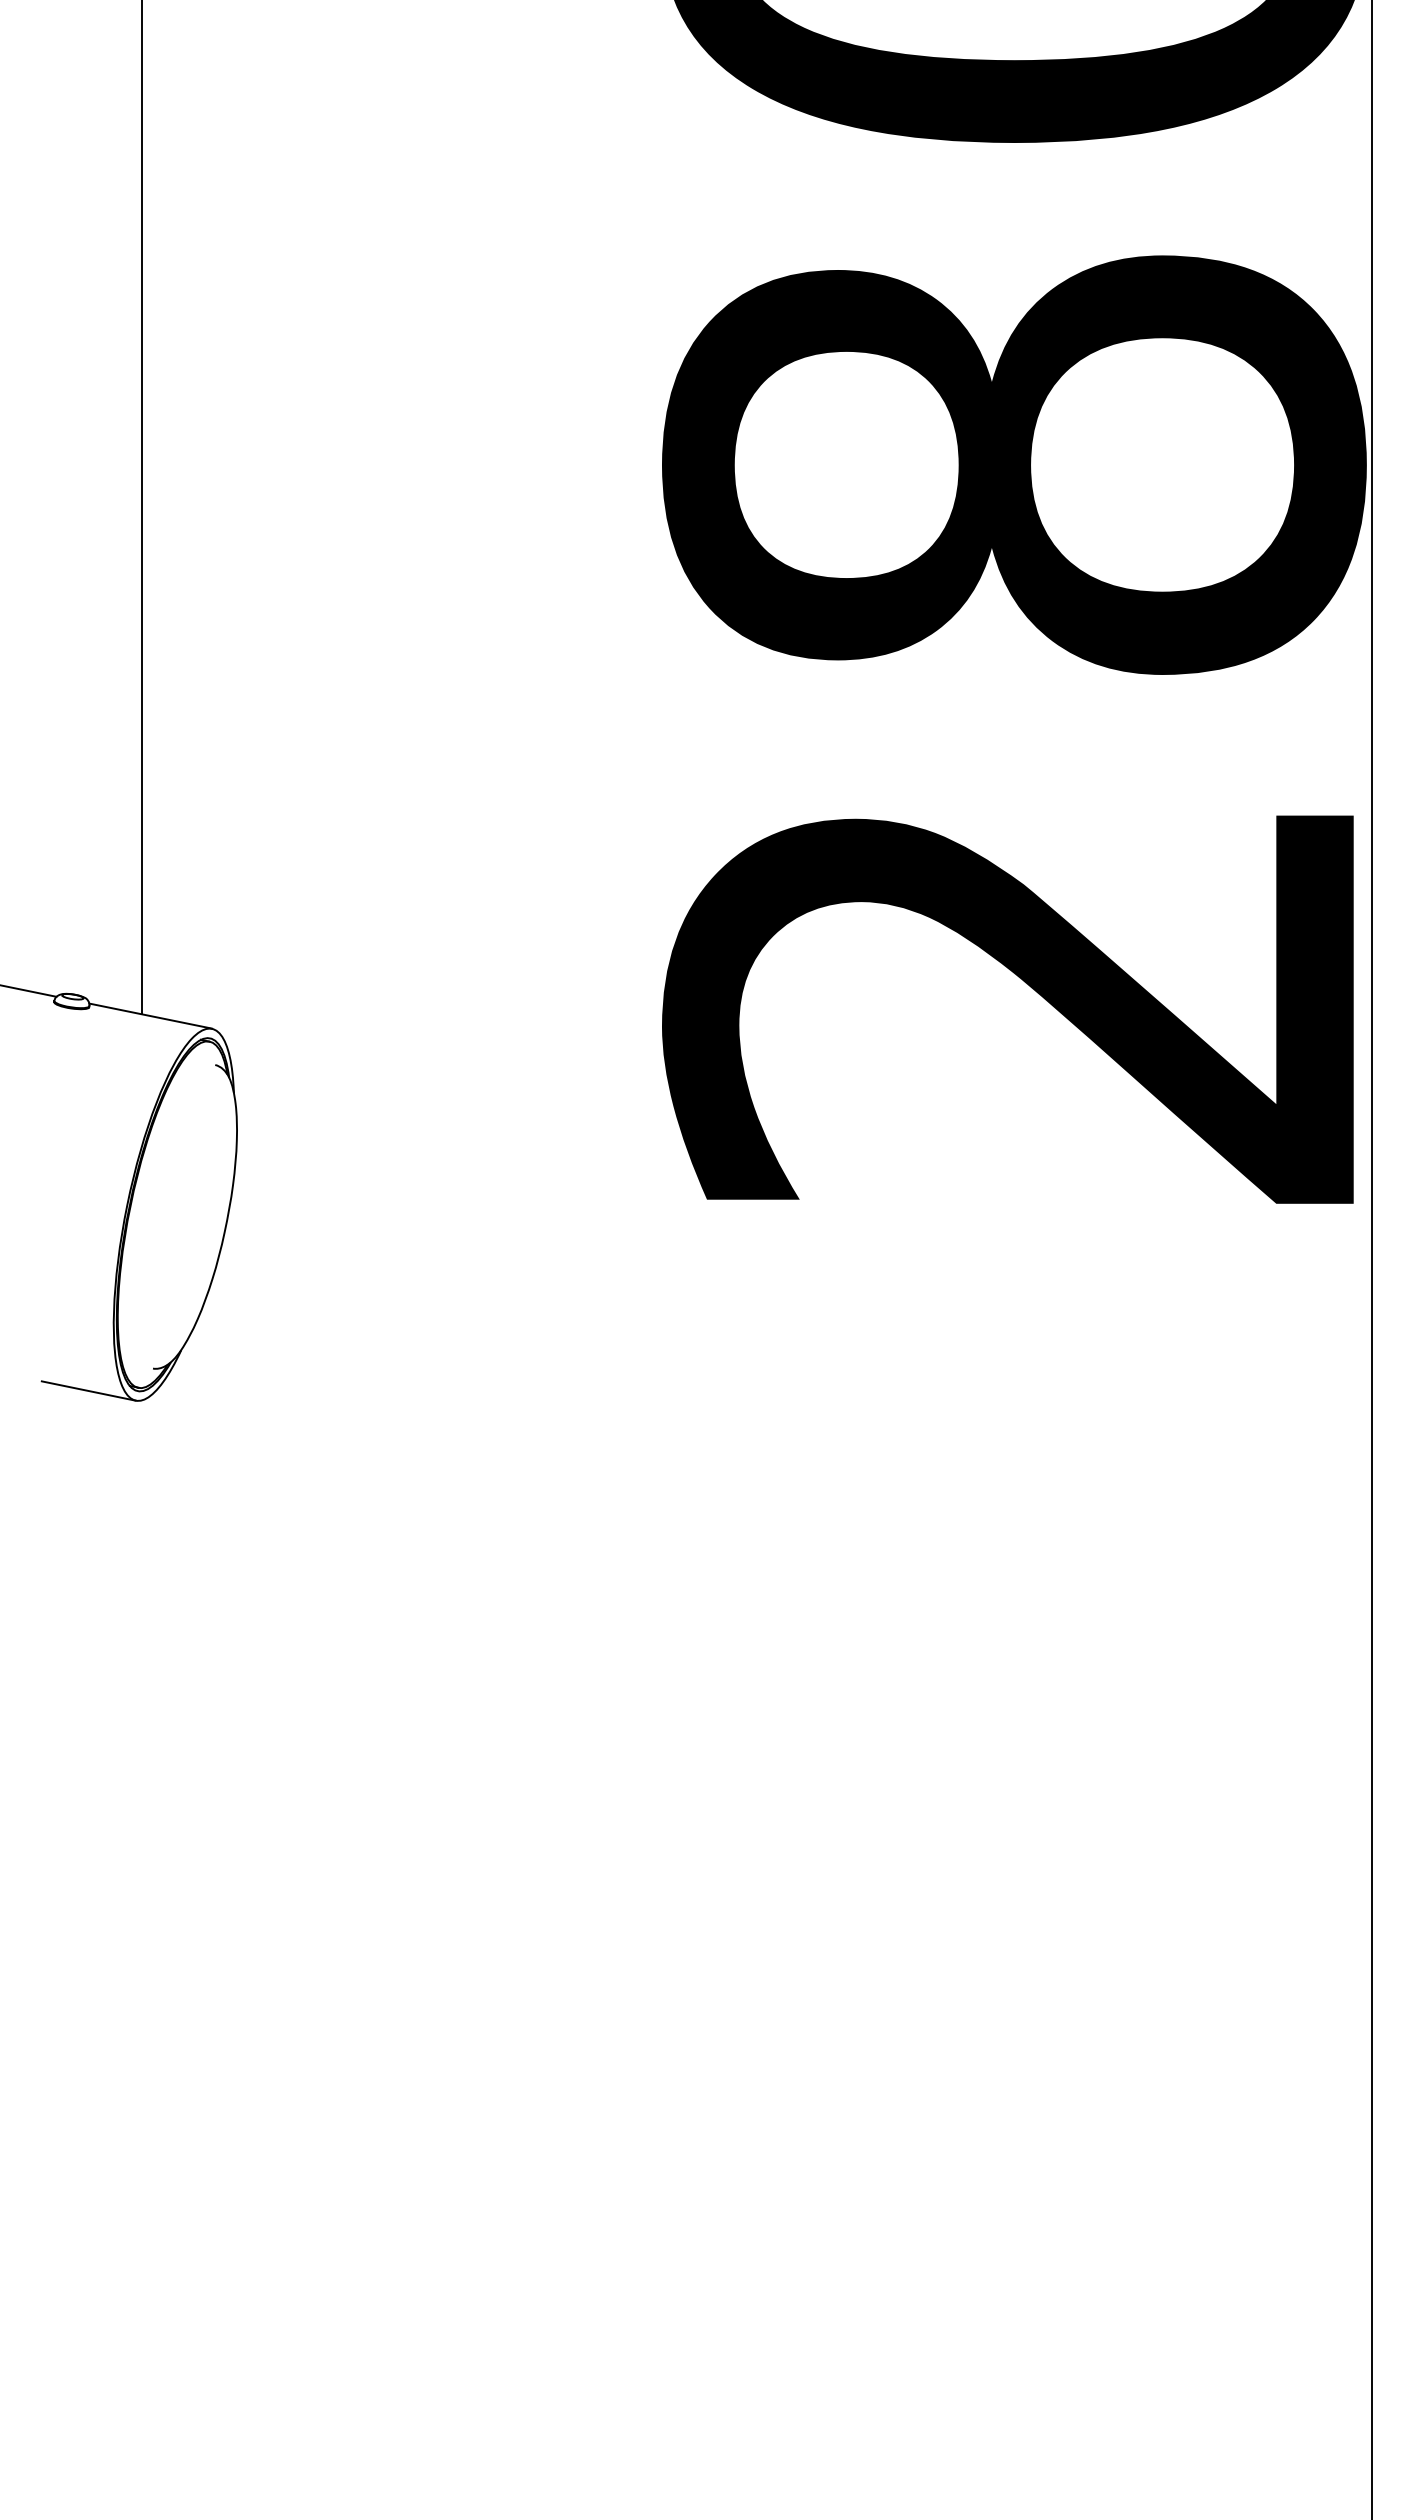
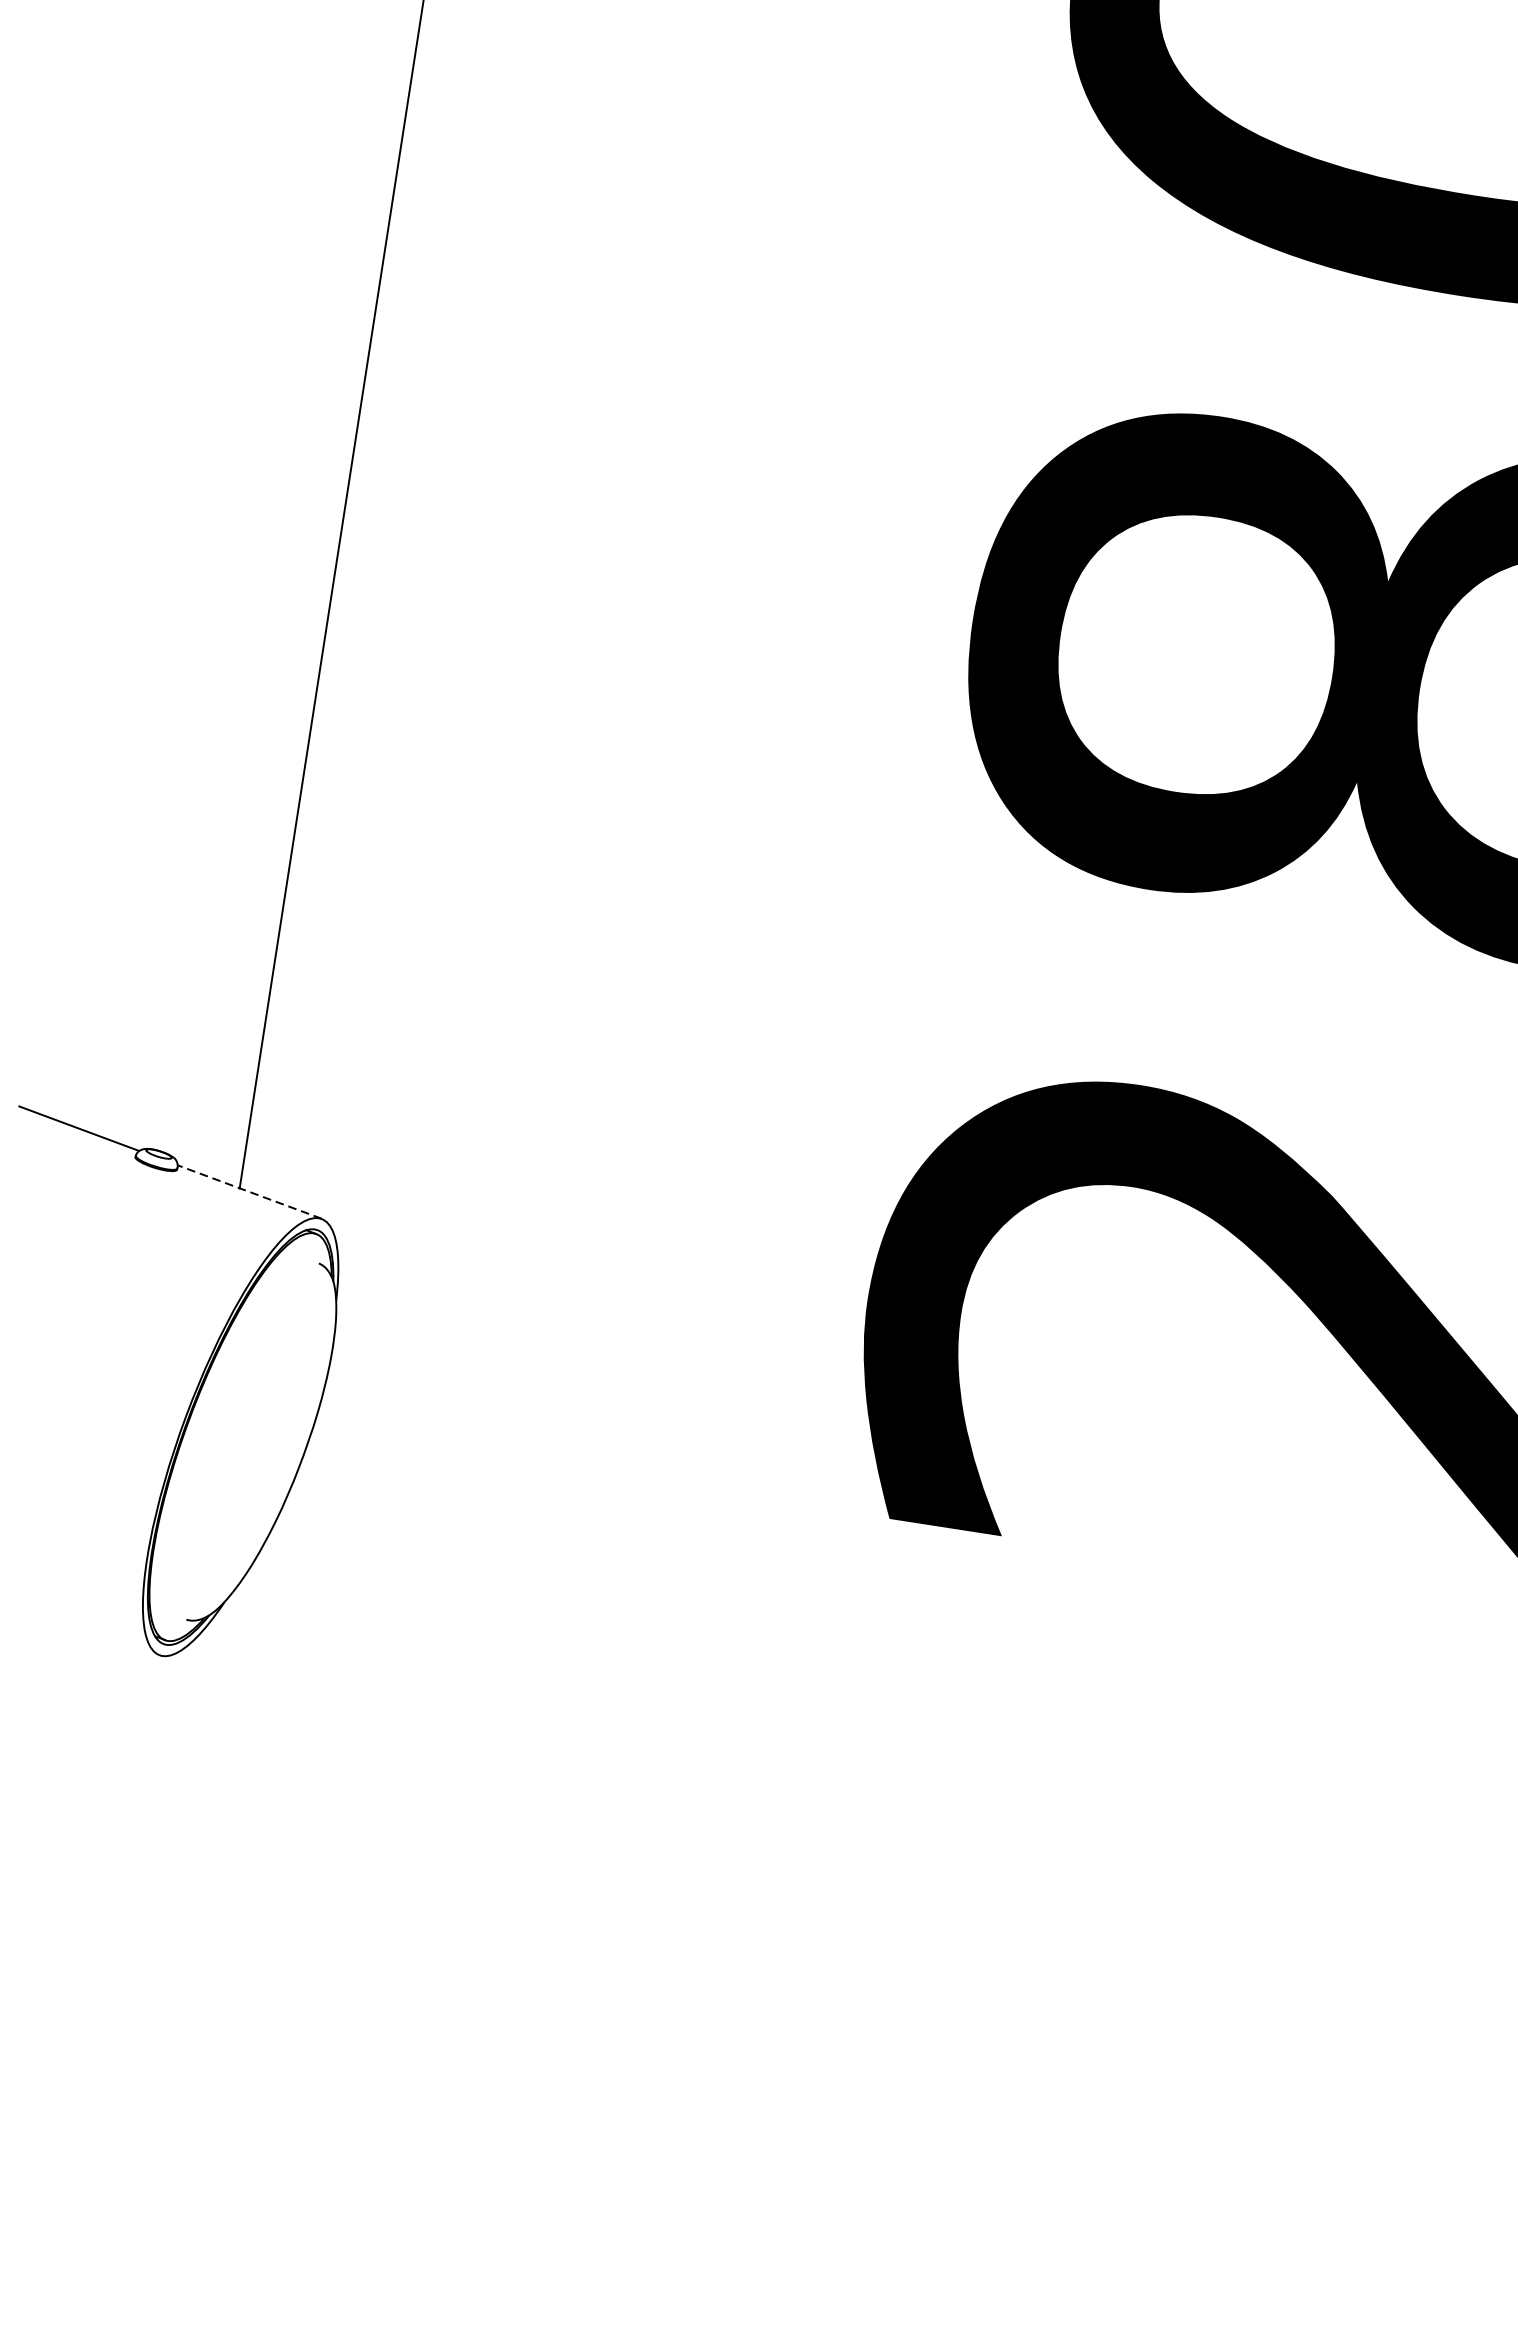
line: (150, 1016) -> (249, 1192), solid -> dashed
line: (88, 1390) -> (104, 1634), removed

